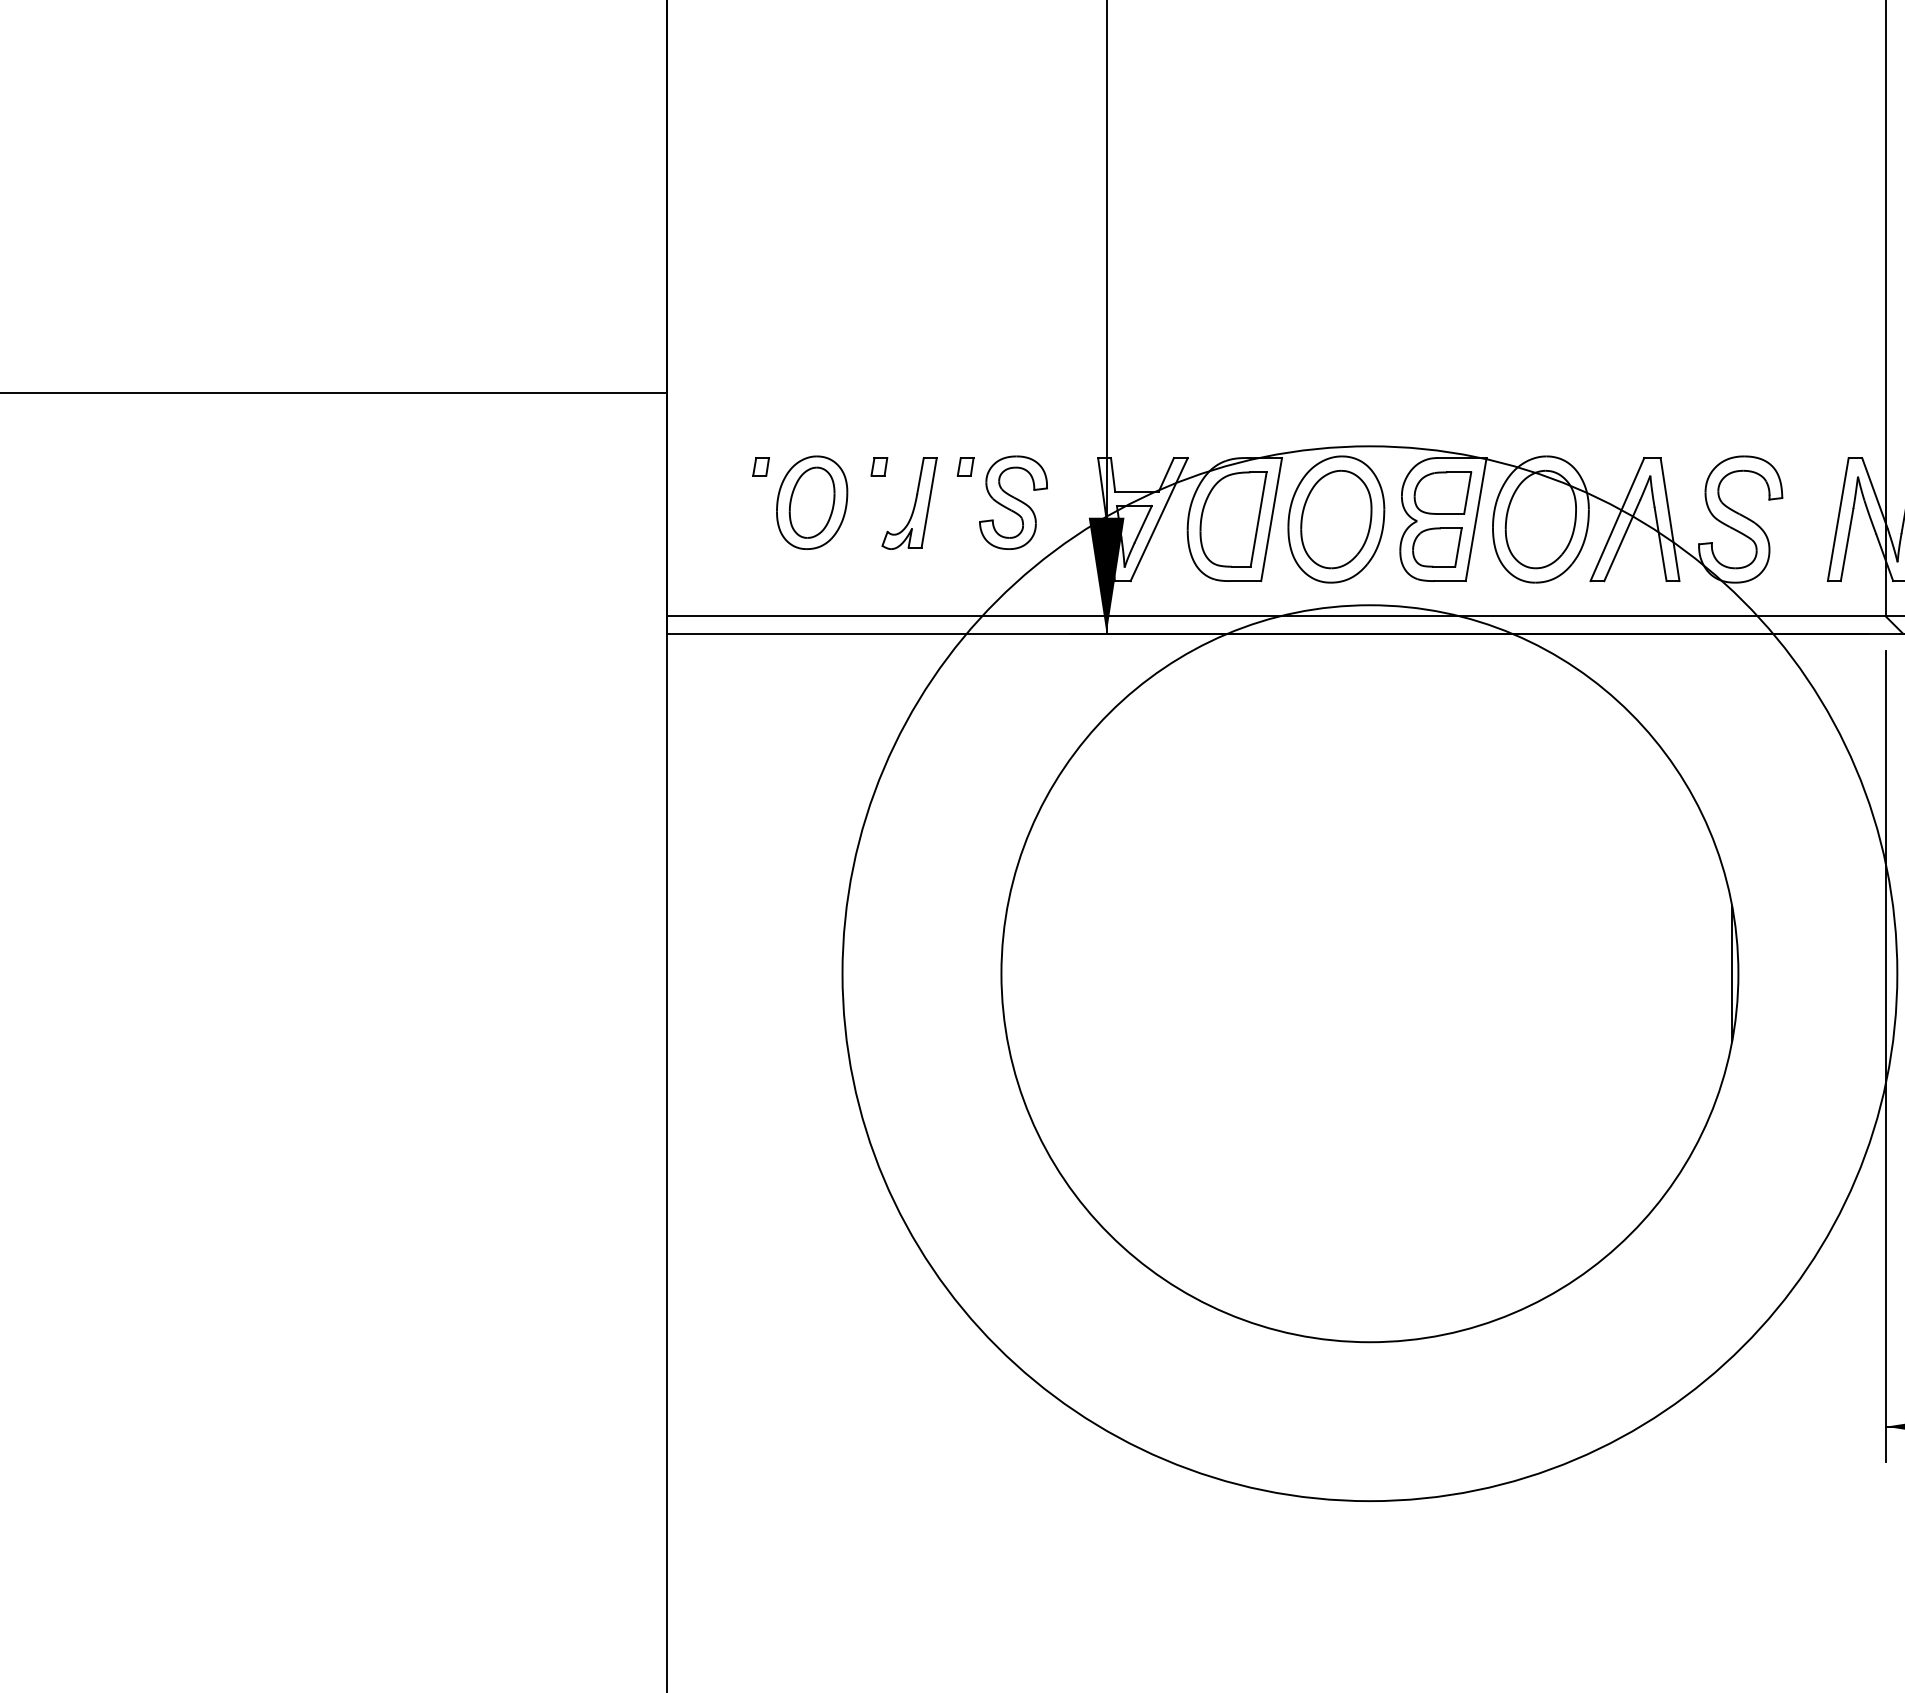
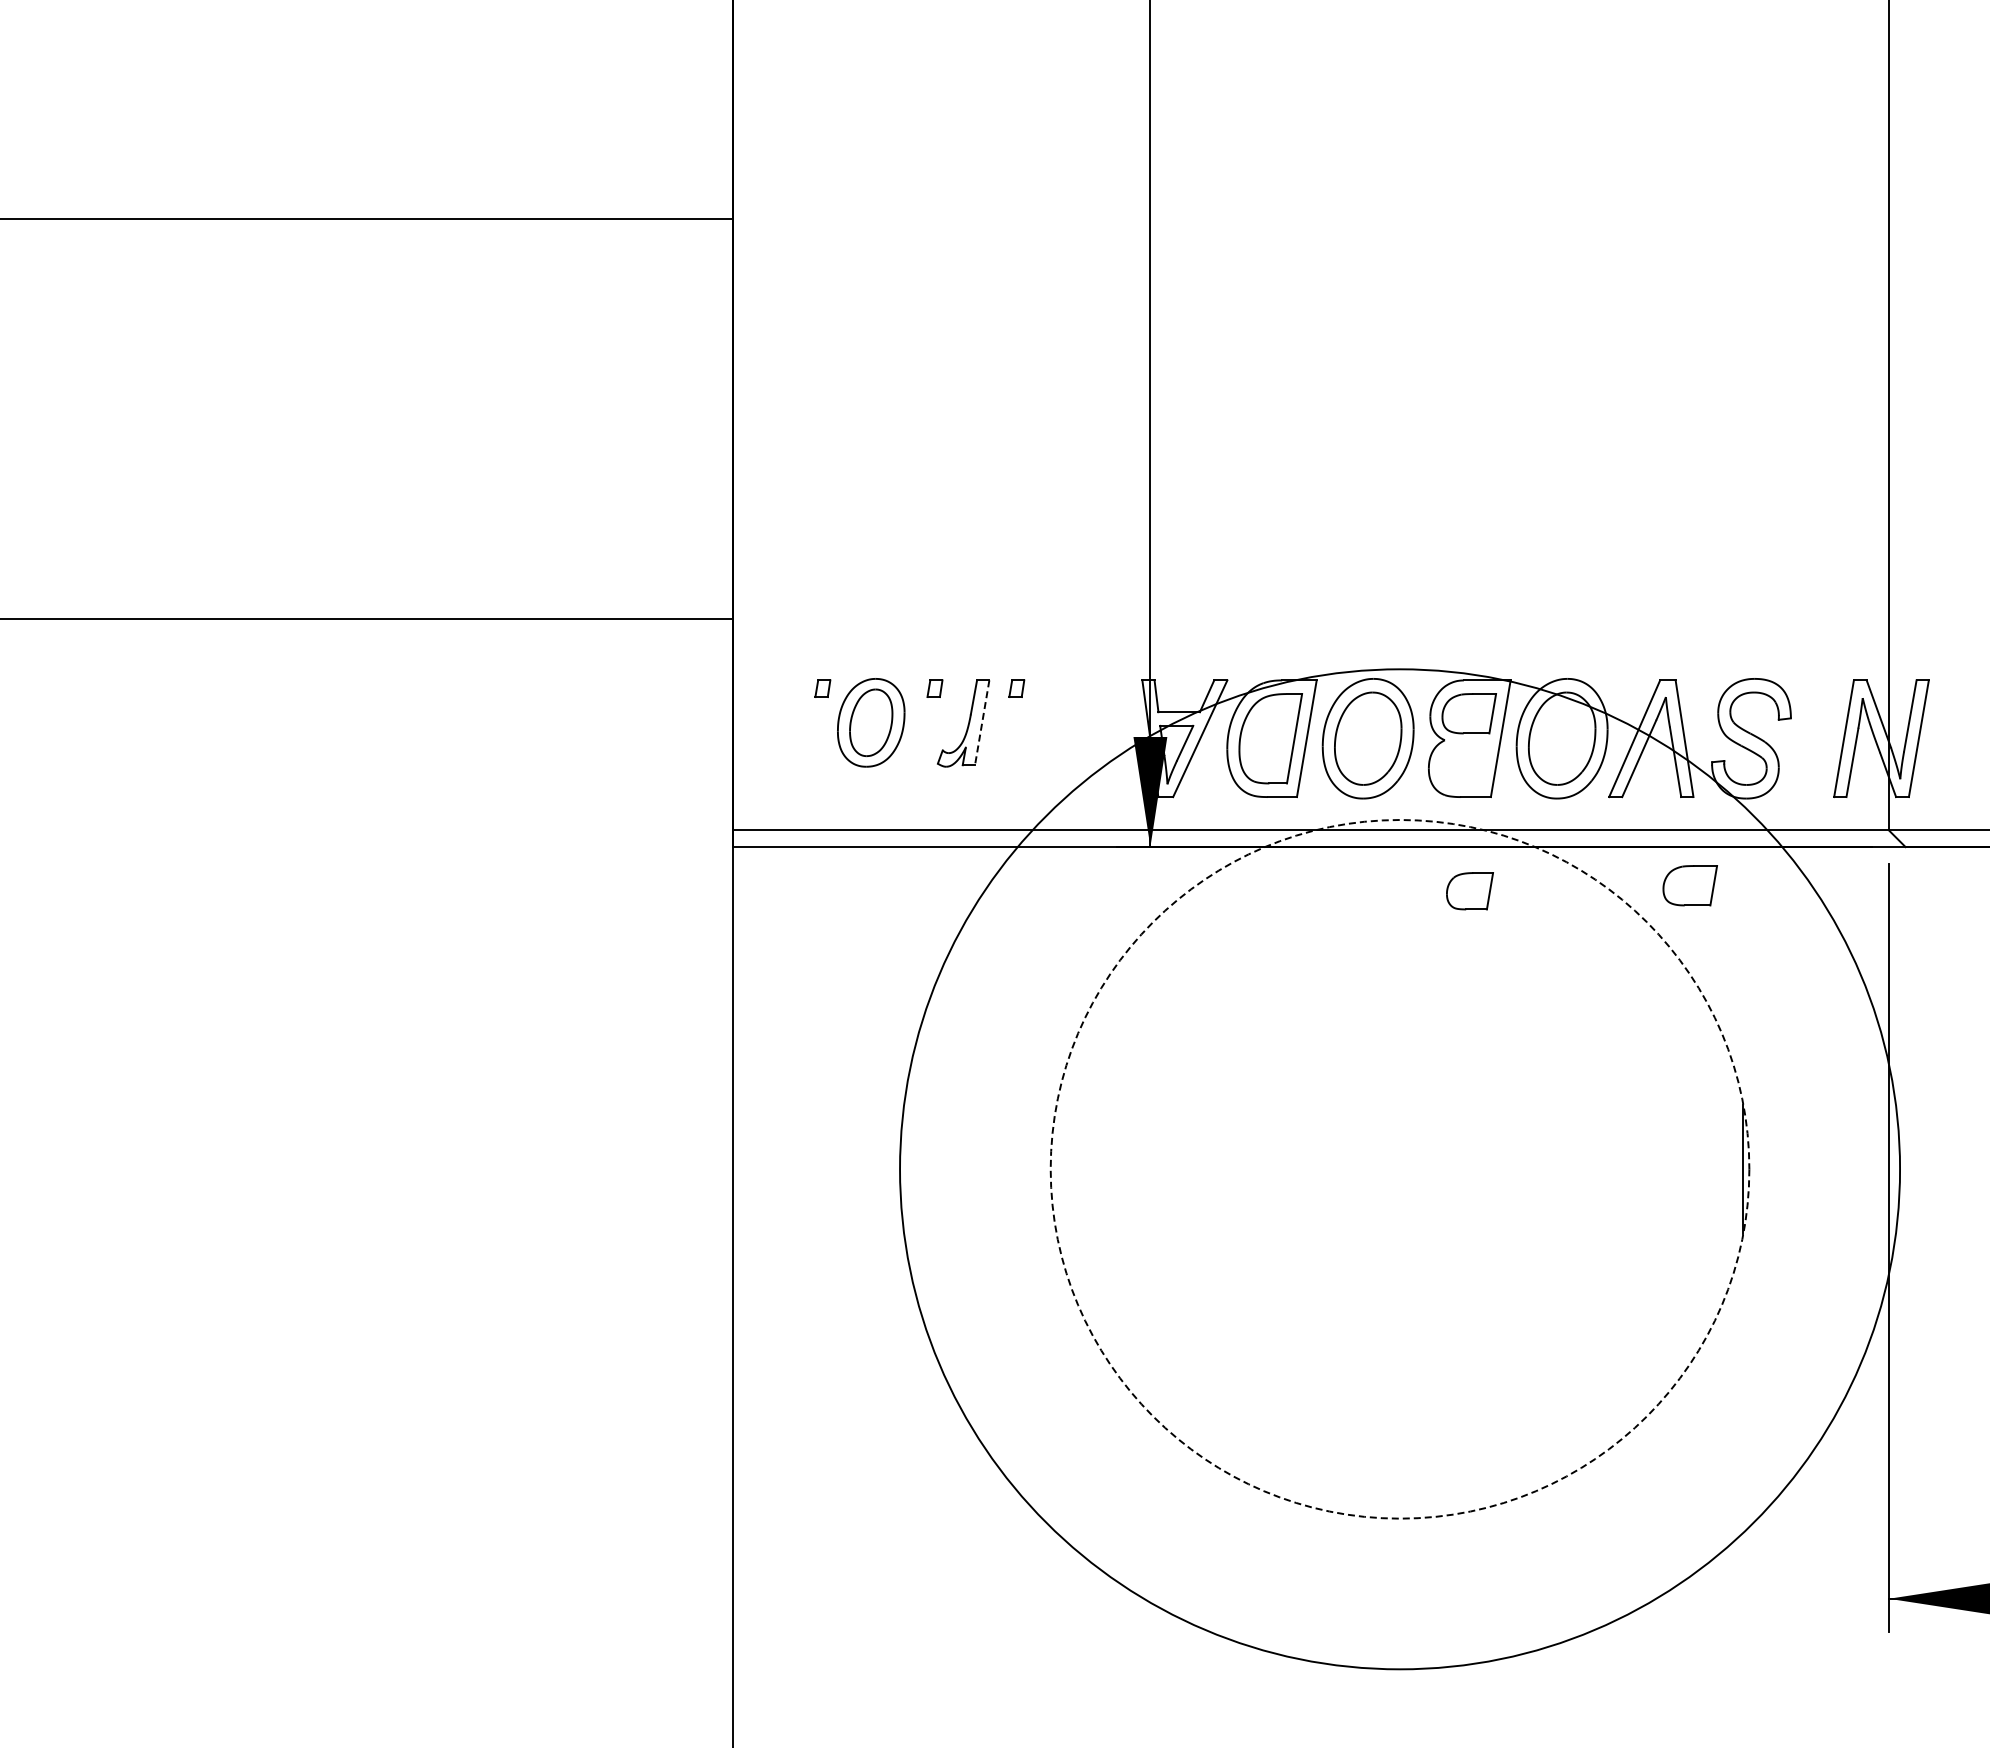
part: (1012, 502) -> (1061, 722), removed
line: (929, 503) -> (982, 723), solid -> dashed
part: (1436, 547) -> (1469, 891), moved
part: (1675, 674) -> (1689, 885), added
circle: (1369, 972) -> (1399, 1168), solid -> dashed

